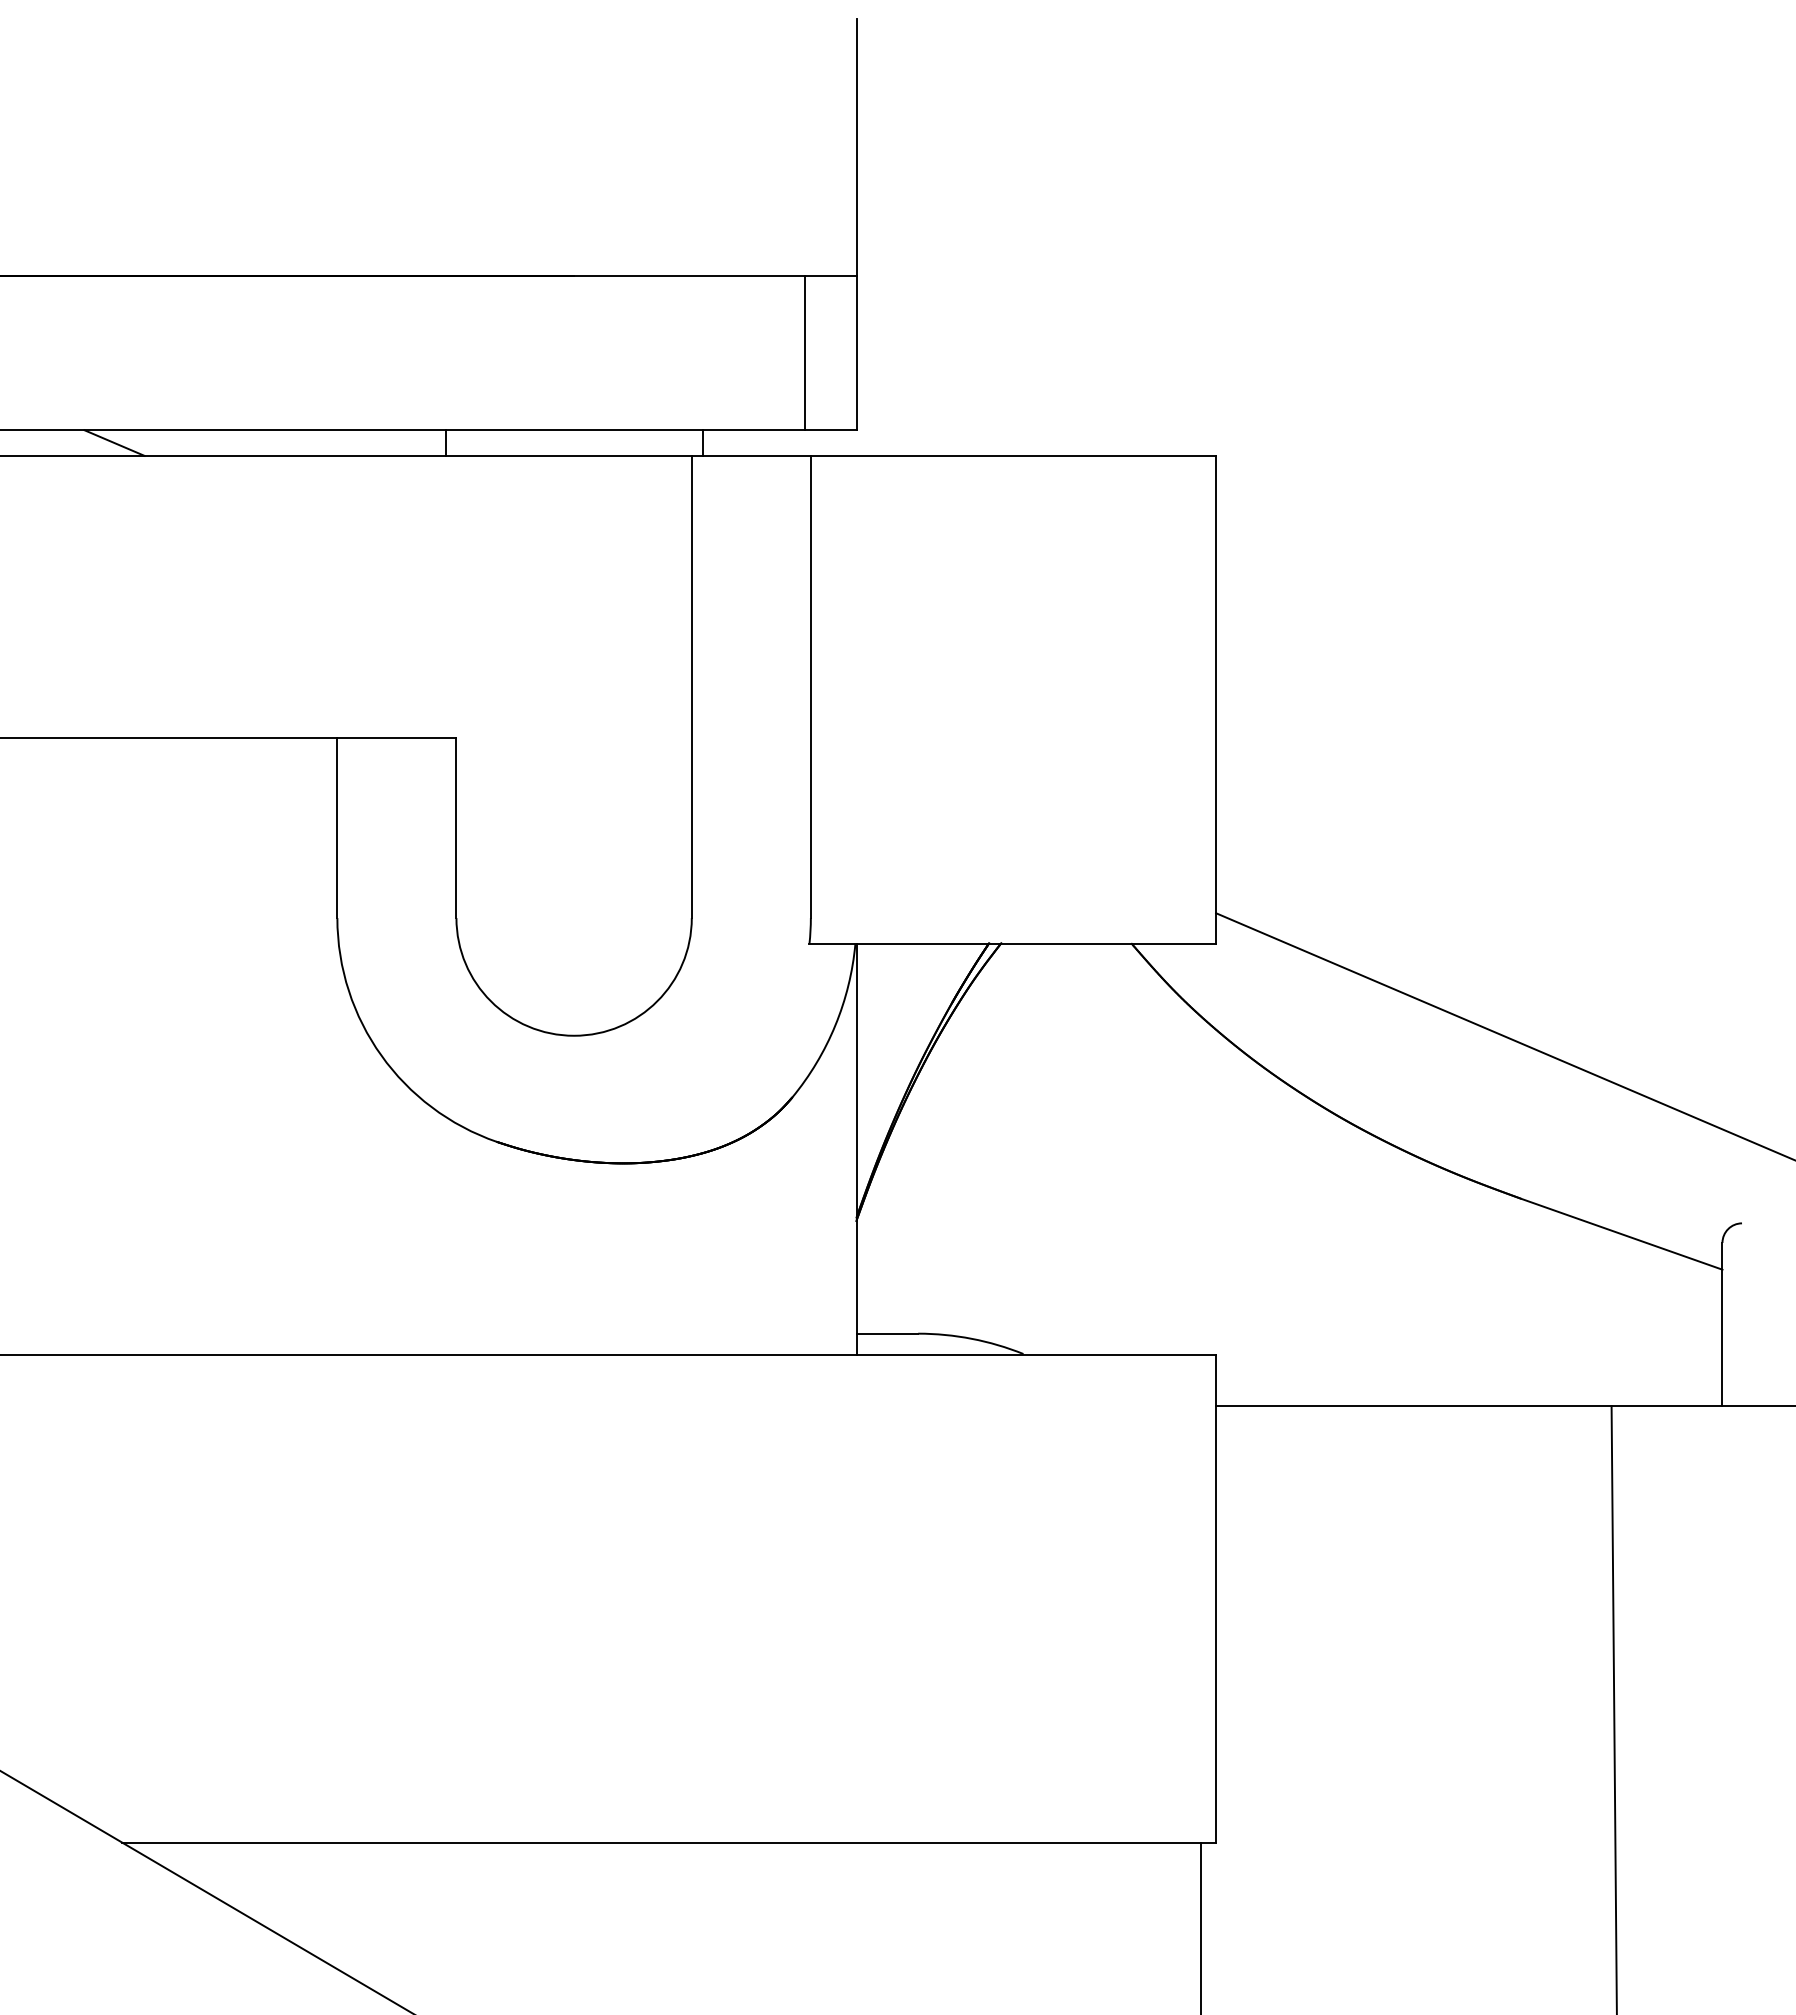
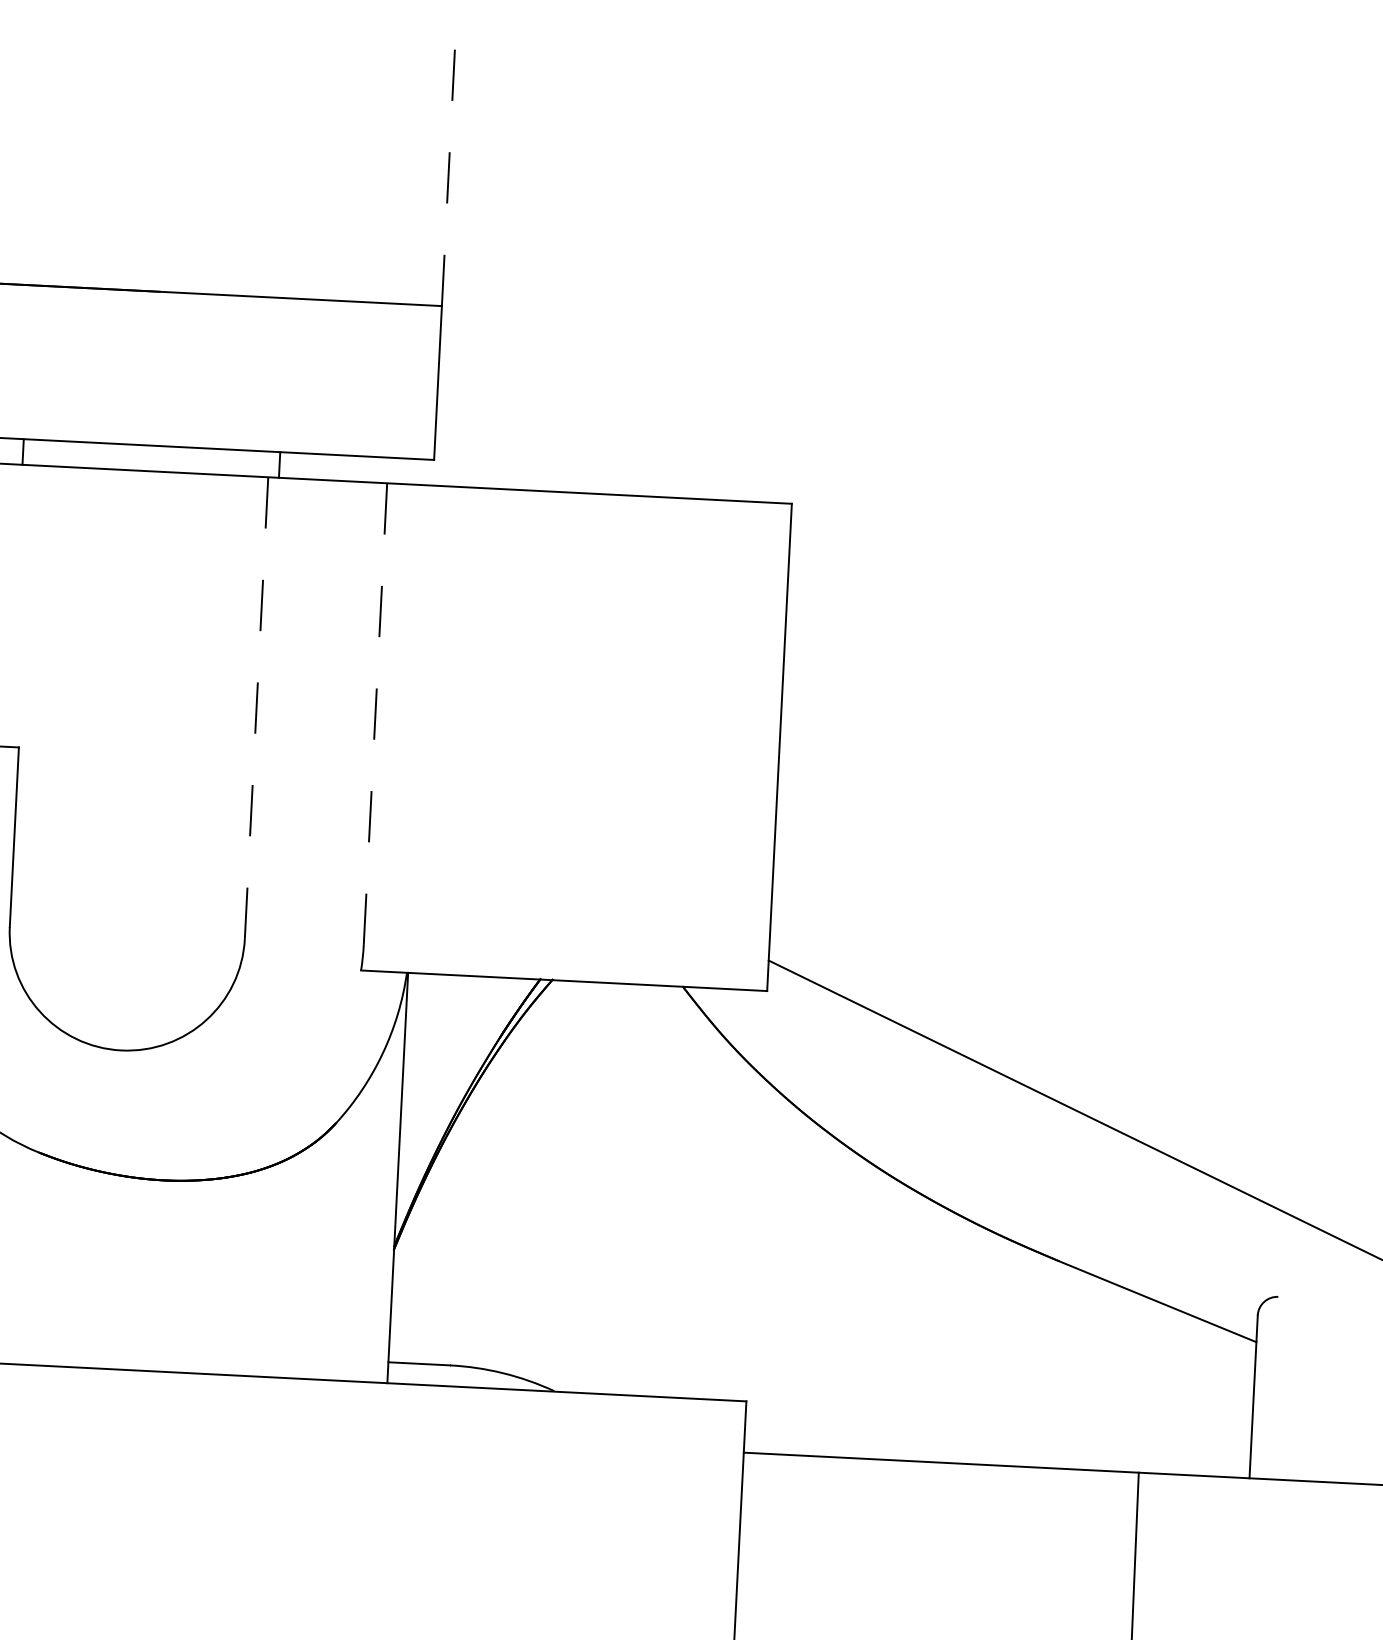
line: (856, 147) -> (448, 177), solid -> dashed
line: (805, 353) -> (386, 380), removed
line: (691, 687) -> (256, 708), solid -> dashed
line: (810, 687) -> (375, 714), solid -> dashed

